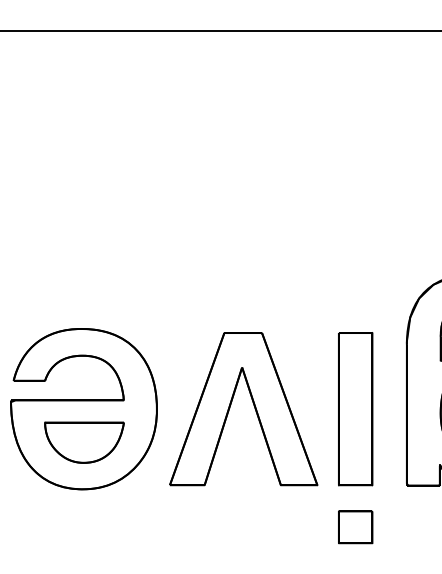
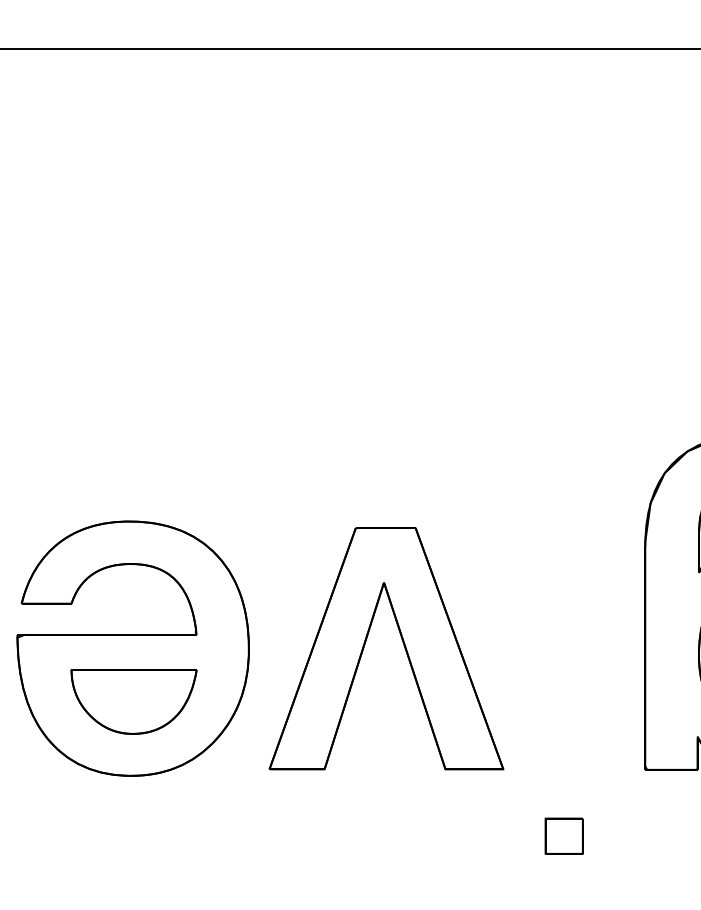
part: (355, 409) -> (563, 649), removed
part: (355, 527) -> (563, 836), size x0.7

